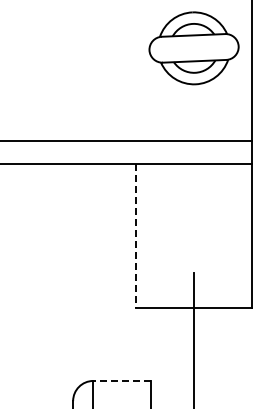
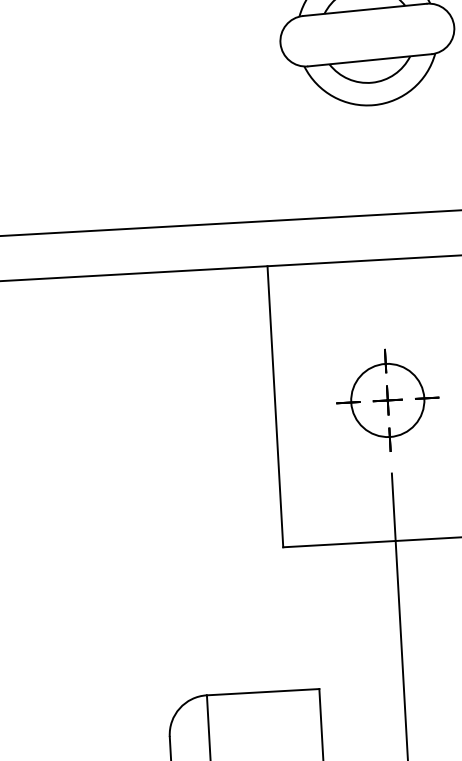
line: (136, 235) -> (275, 406), dashed -> solid
part: (193, 235) -> (386, 400), added
line: (122, 380) -> (263, 691), dashed -> solid

